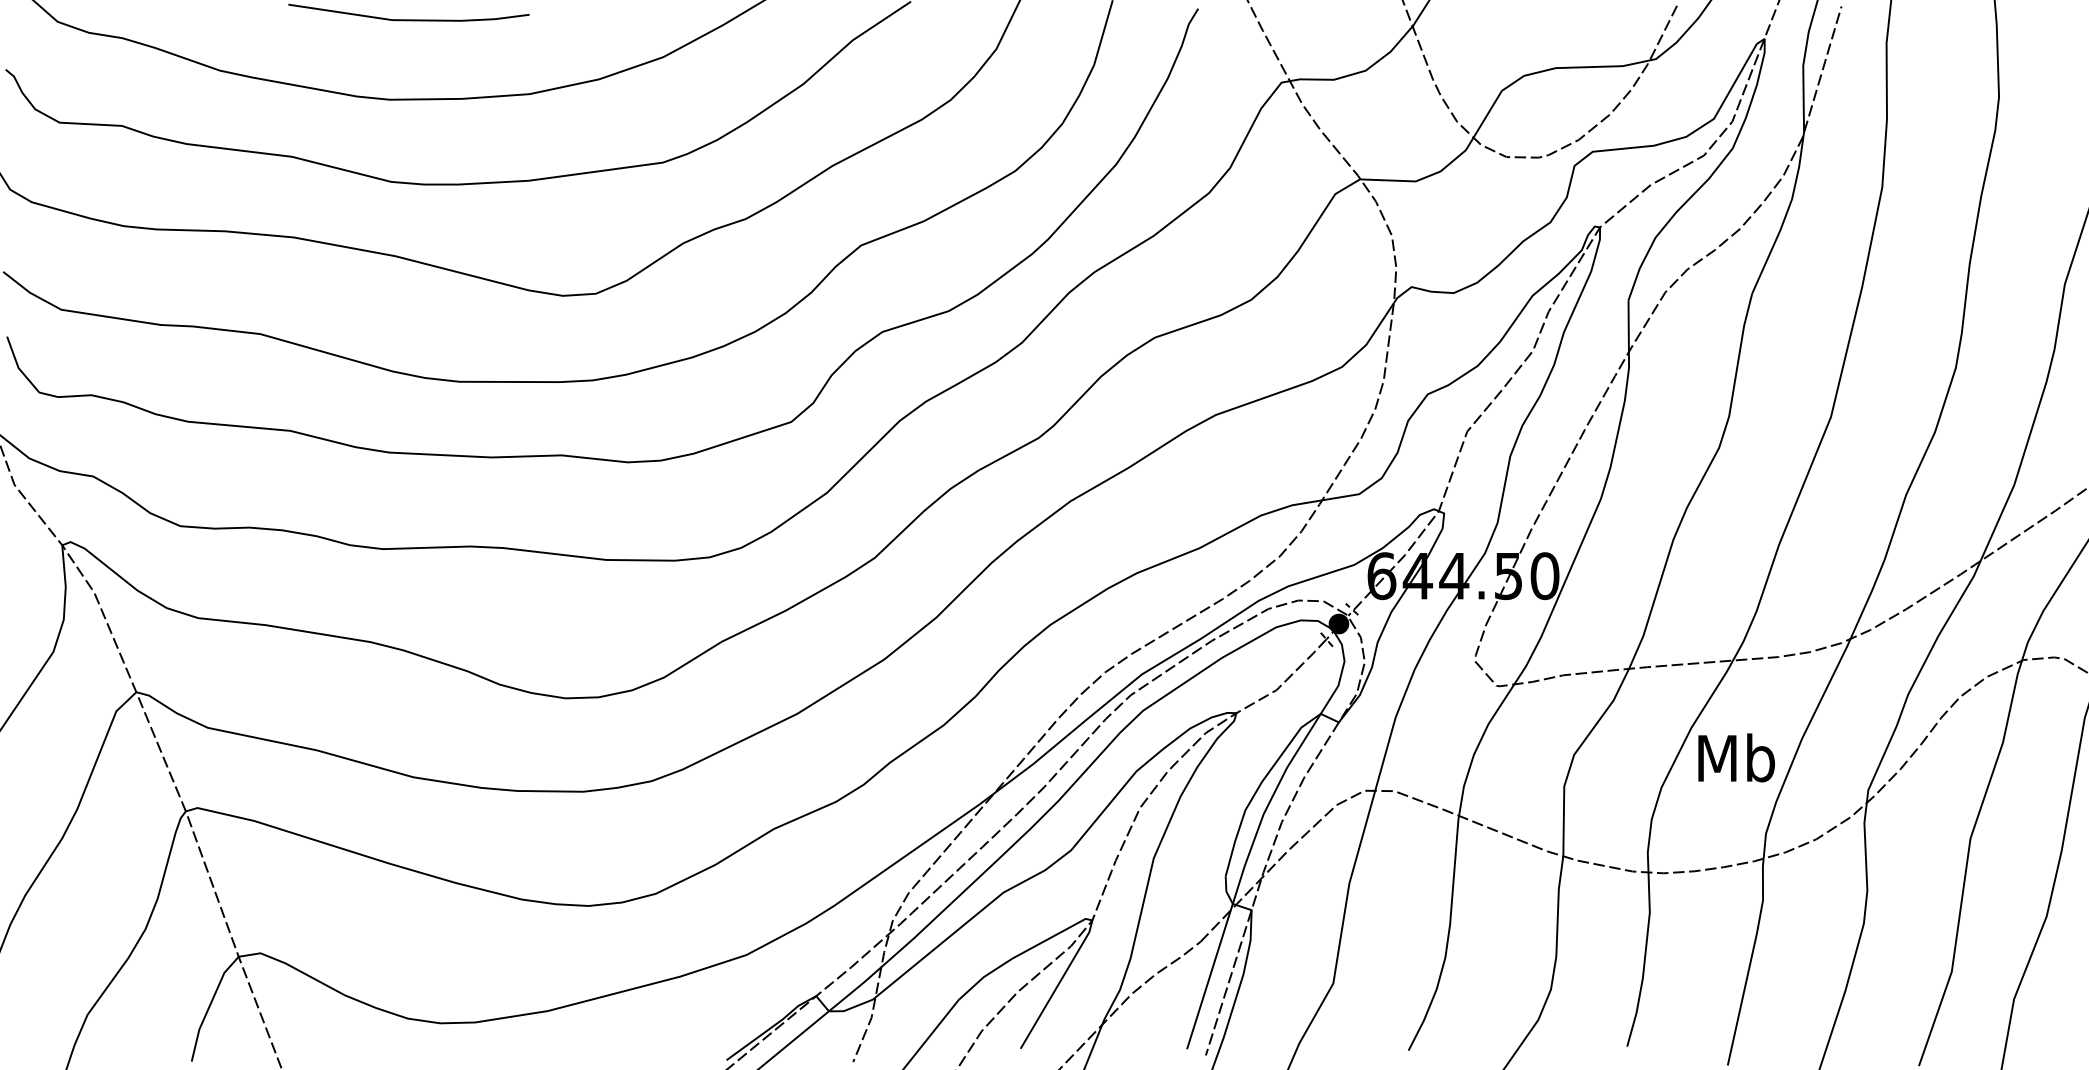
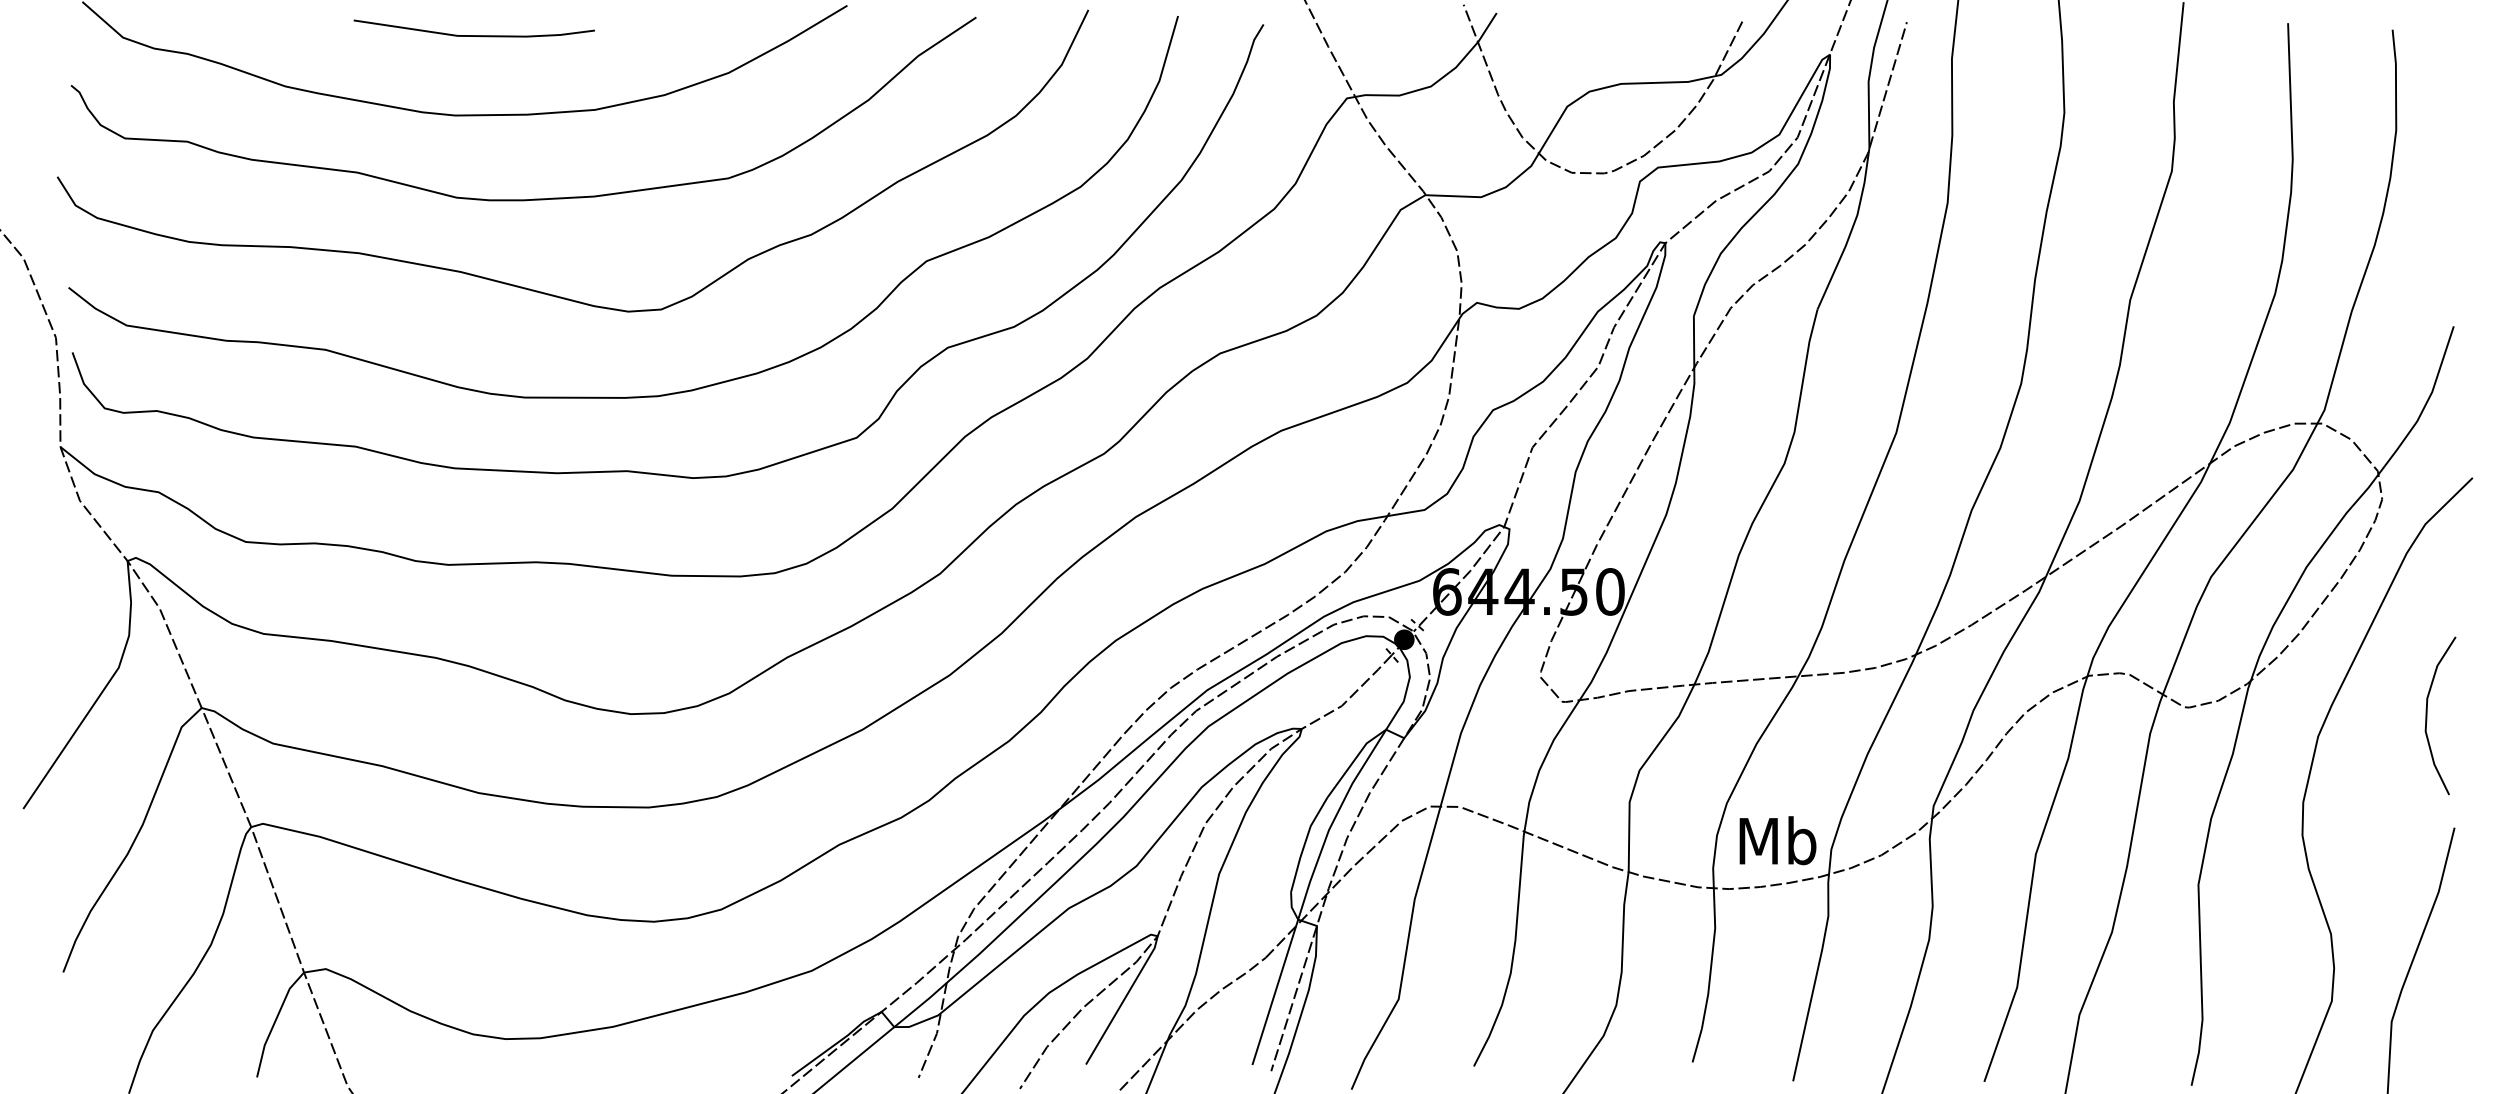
text: (1736, 757) -> (1777, 840), moved

